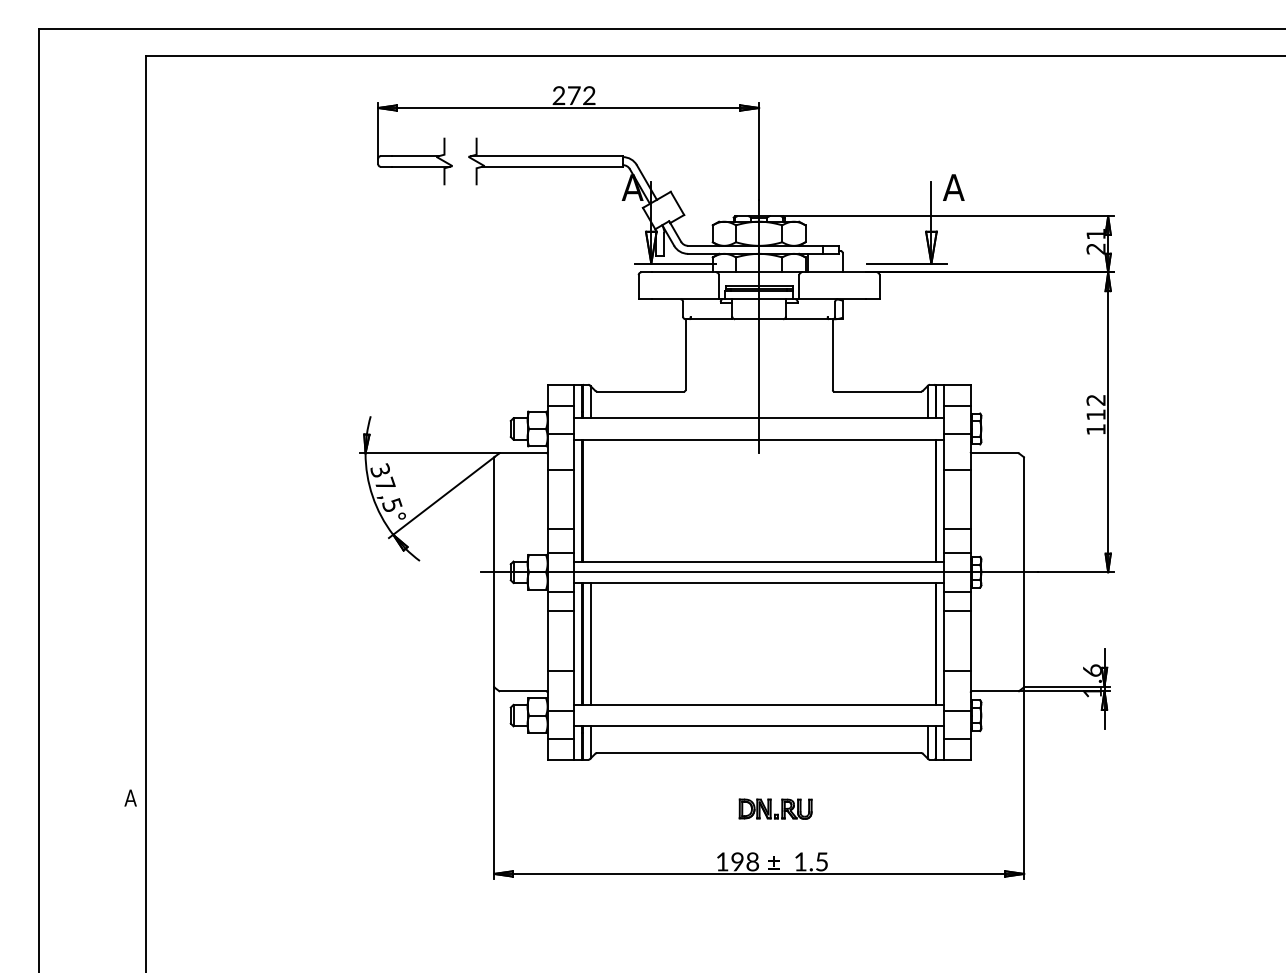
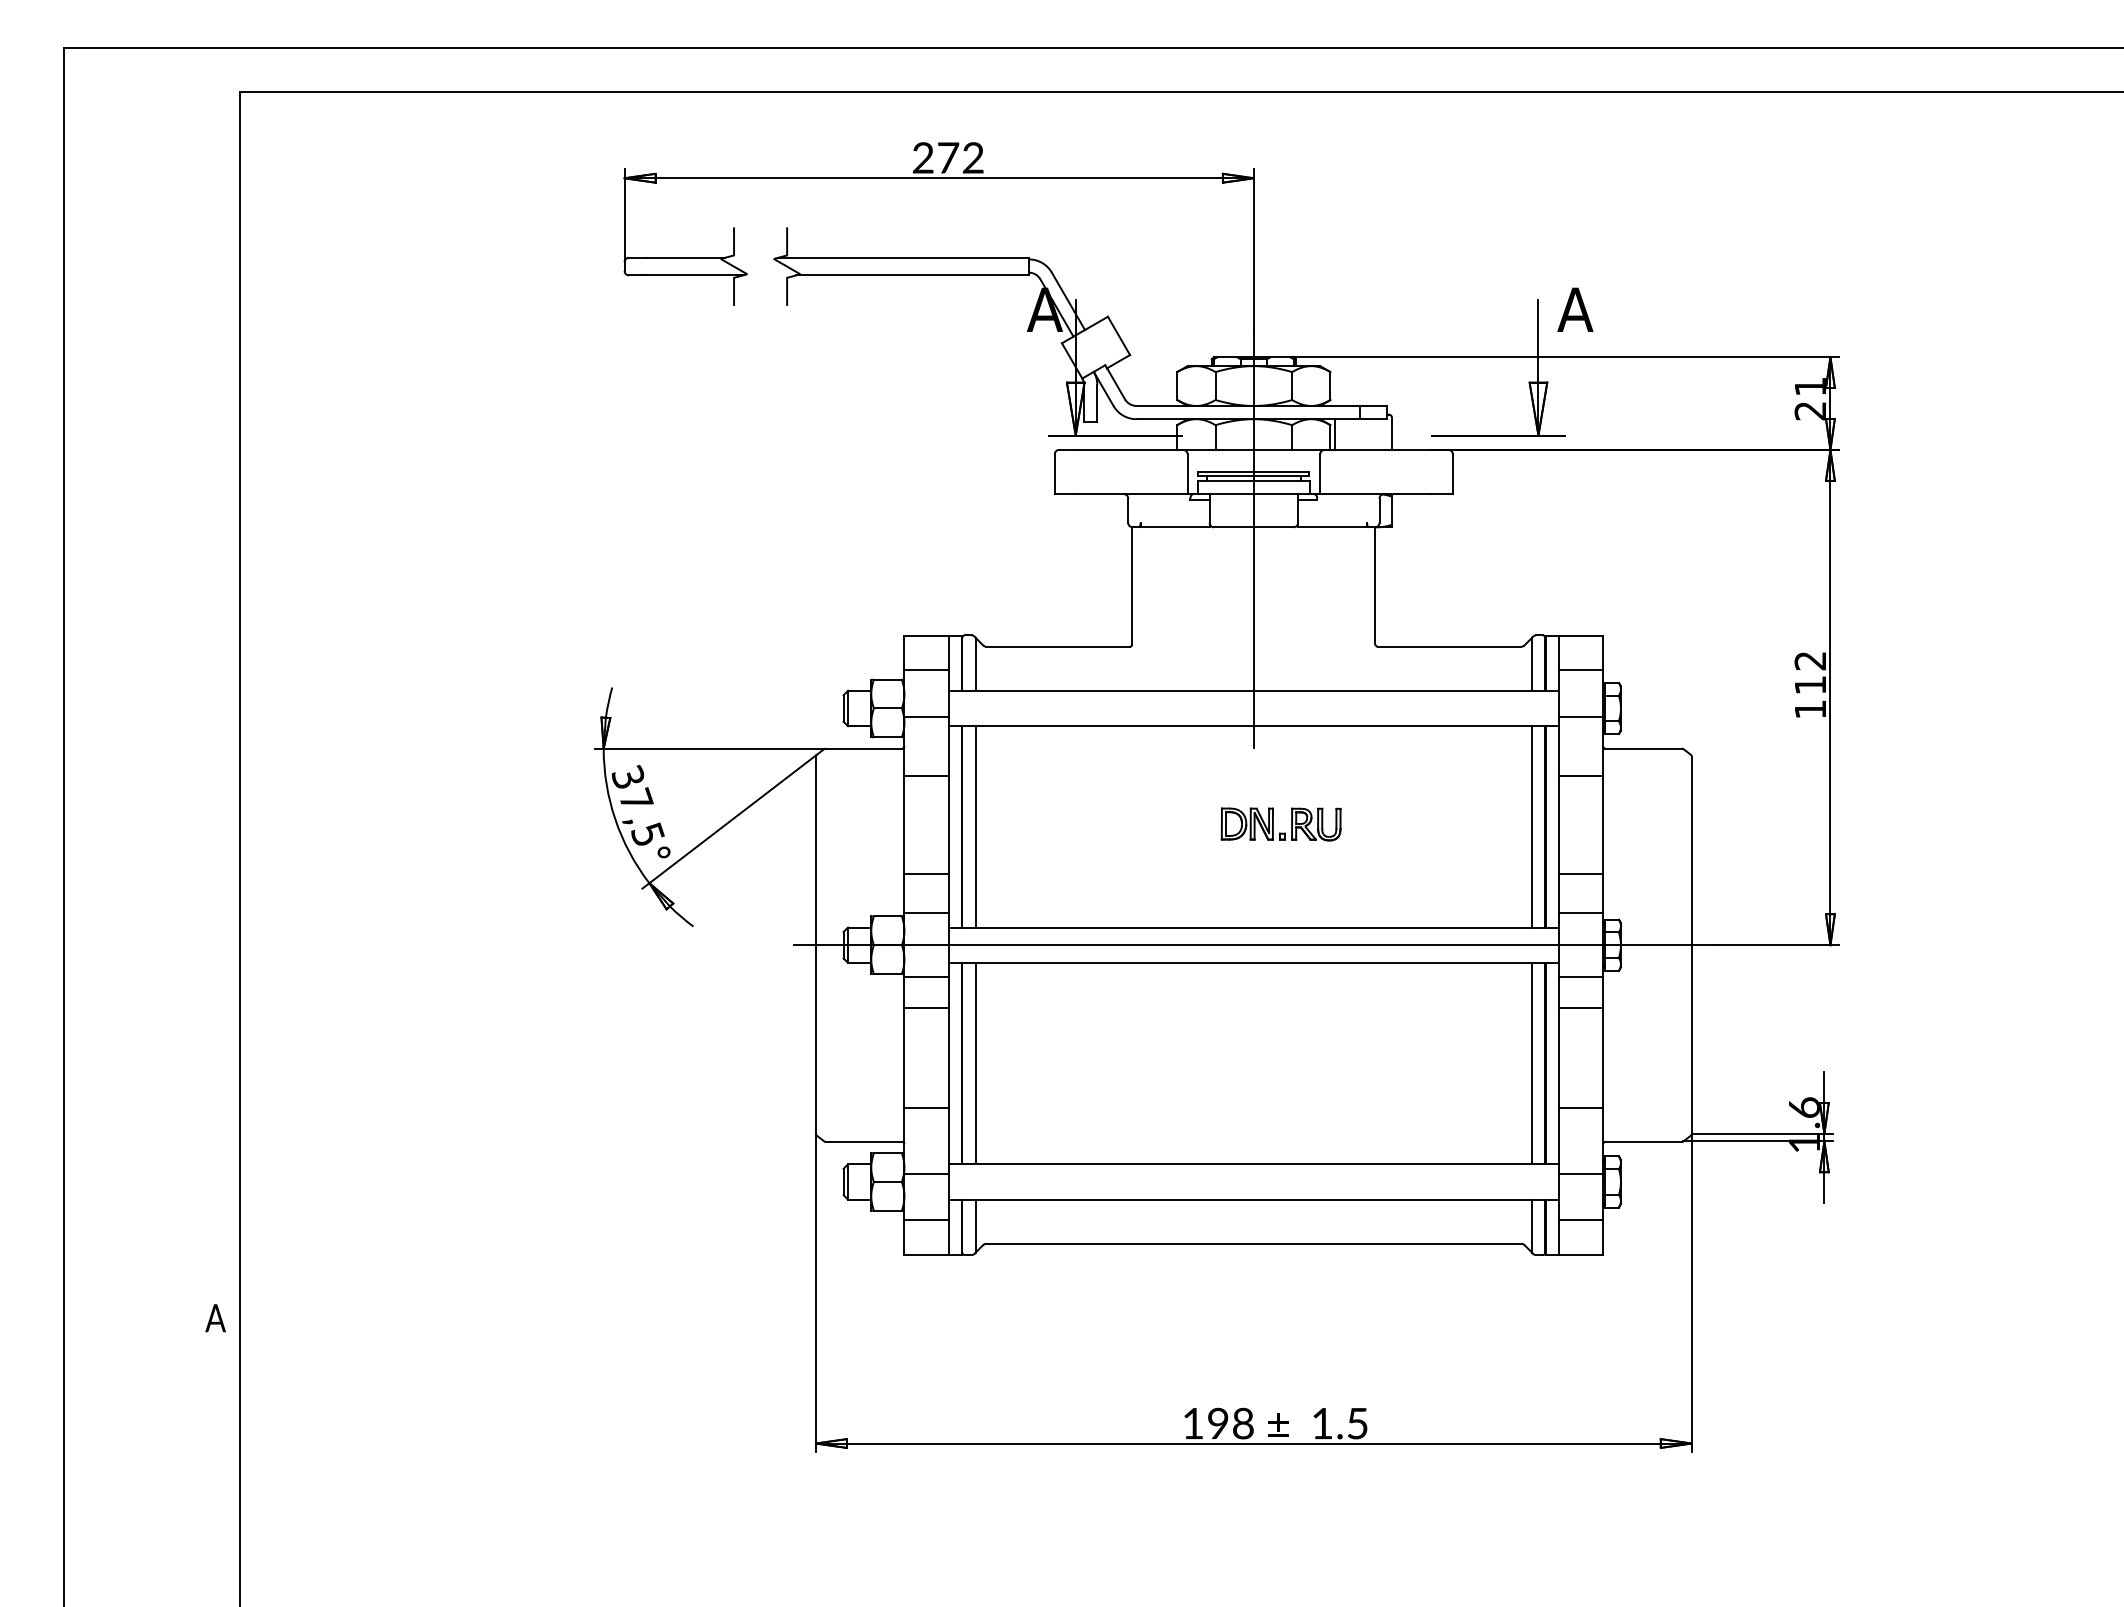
line: (590, 500) -> (975, 826), added
line: (927, 500) -> (1531, 826), added
line: (927, 643) -> (1531, 1062), added
part: (775, 808) -> (1280, 823), moved

